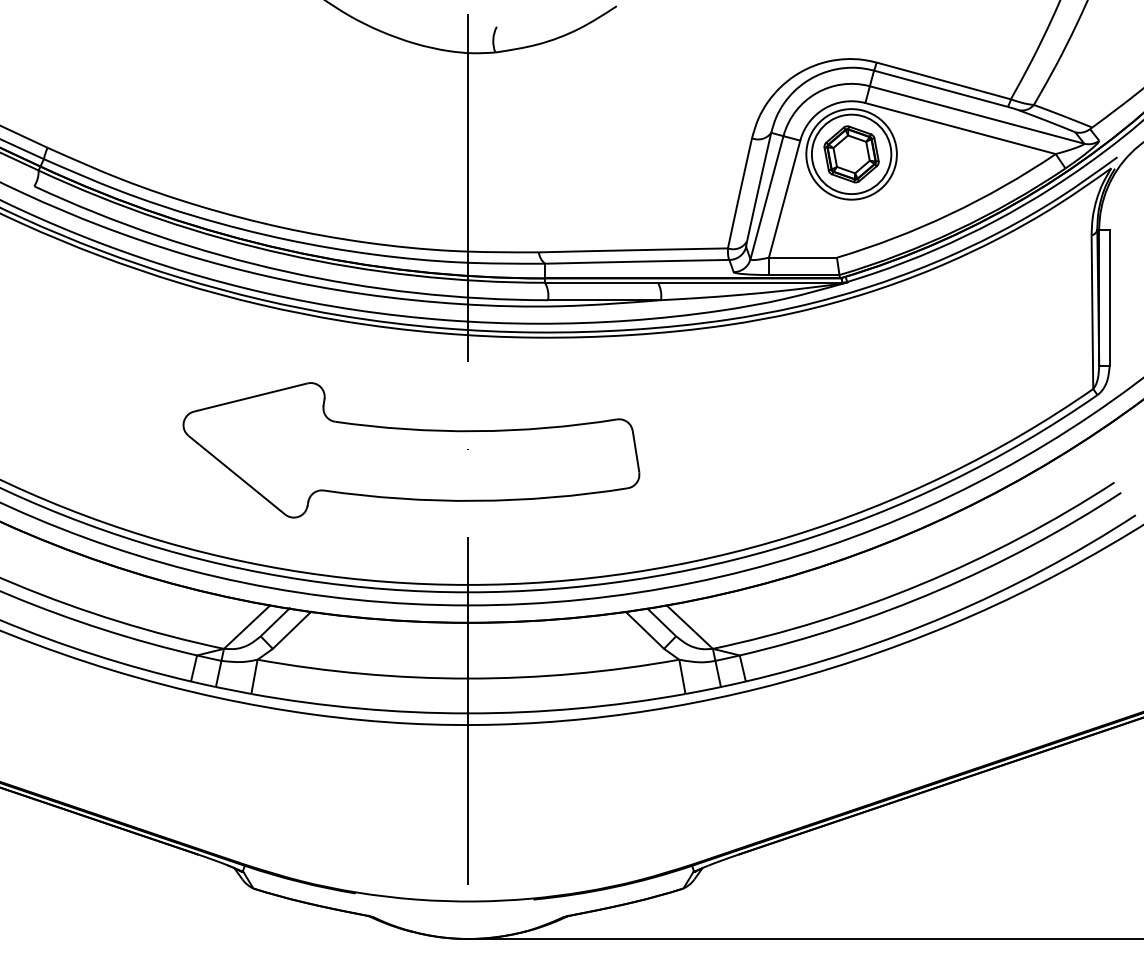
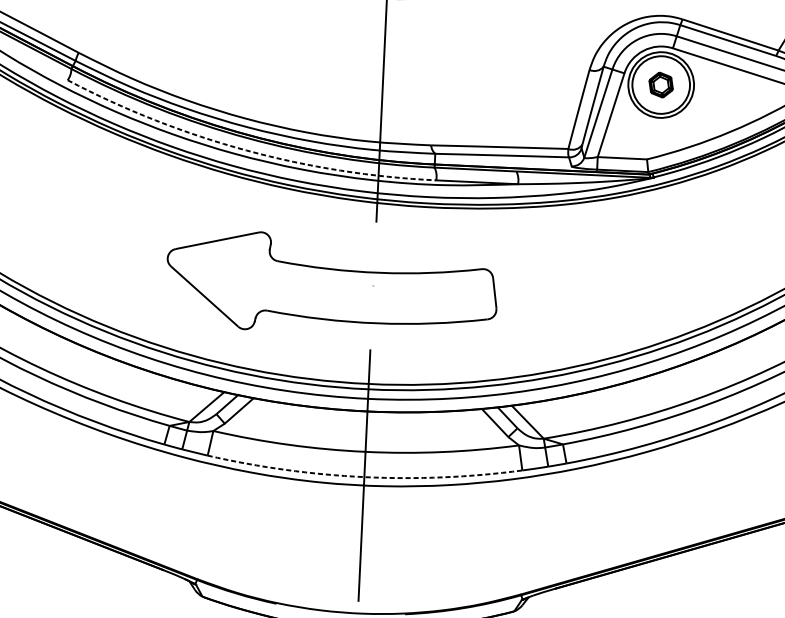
part: (851, 154) -> (661, 85), size x0.6
arc: (284, 271) -> (246, 150), solid -> dashed
arc: (468, 713) -> (364, 477), solid -> dashed

